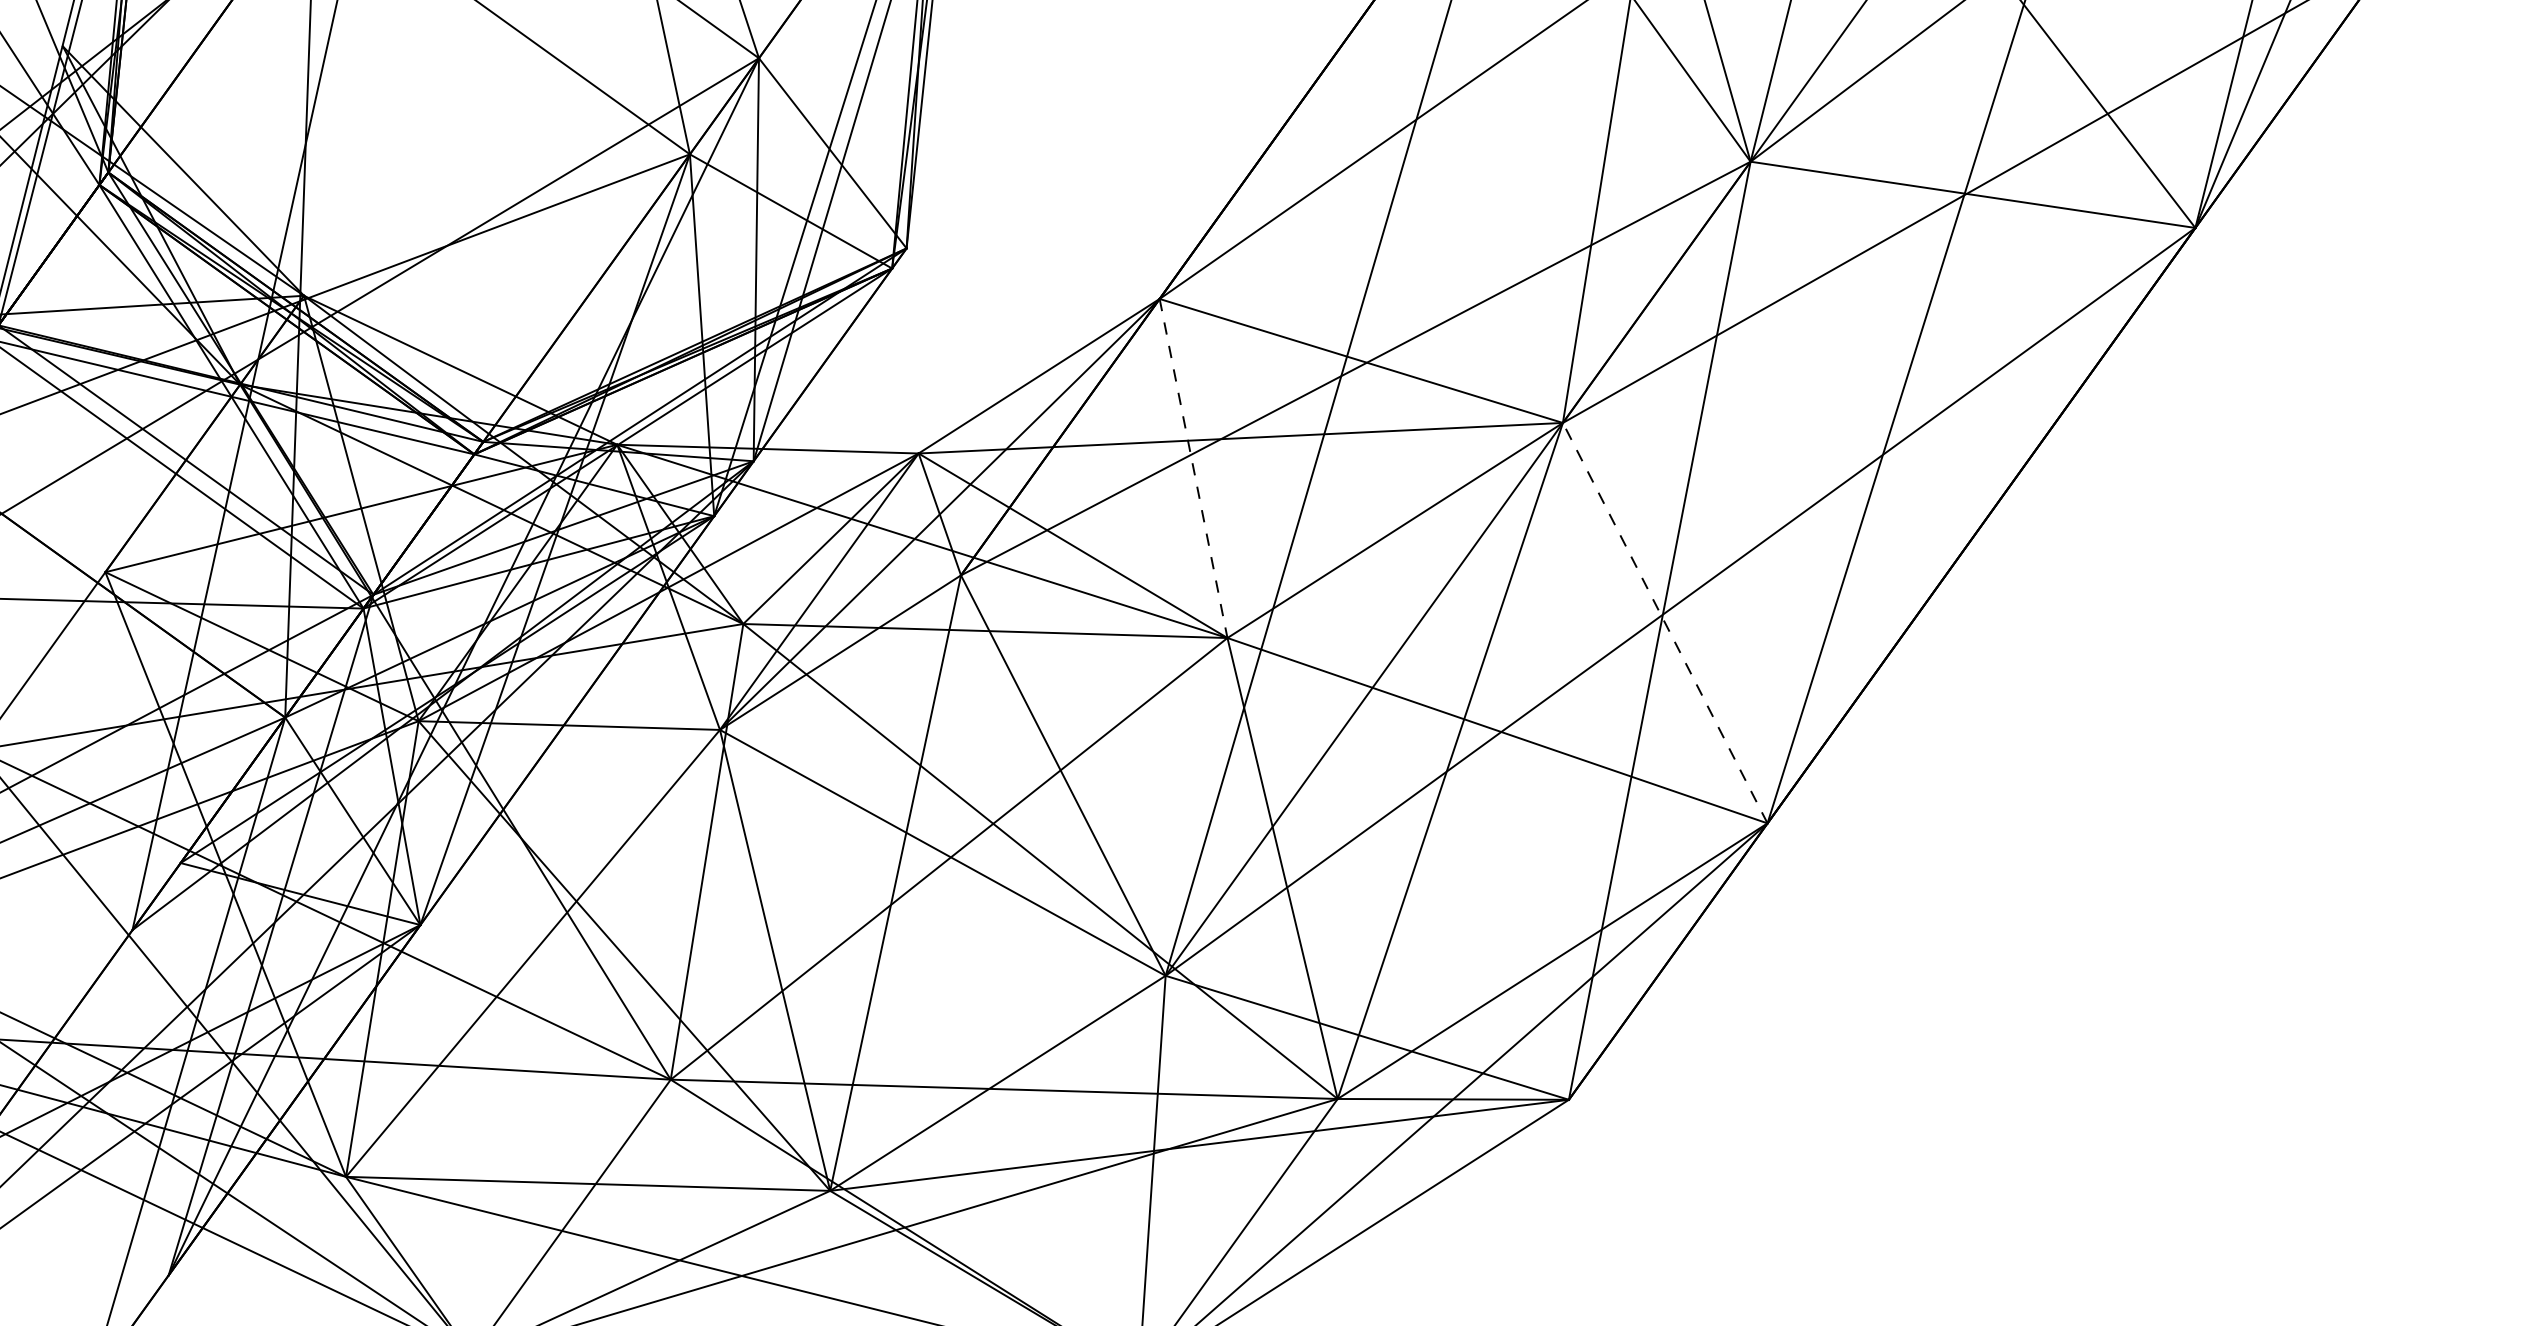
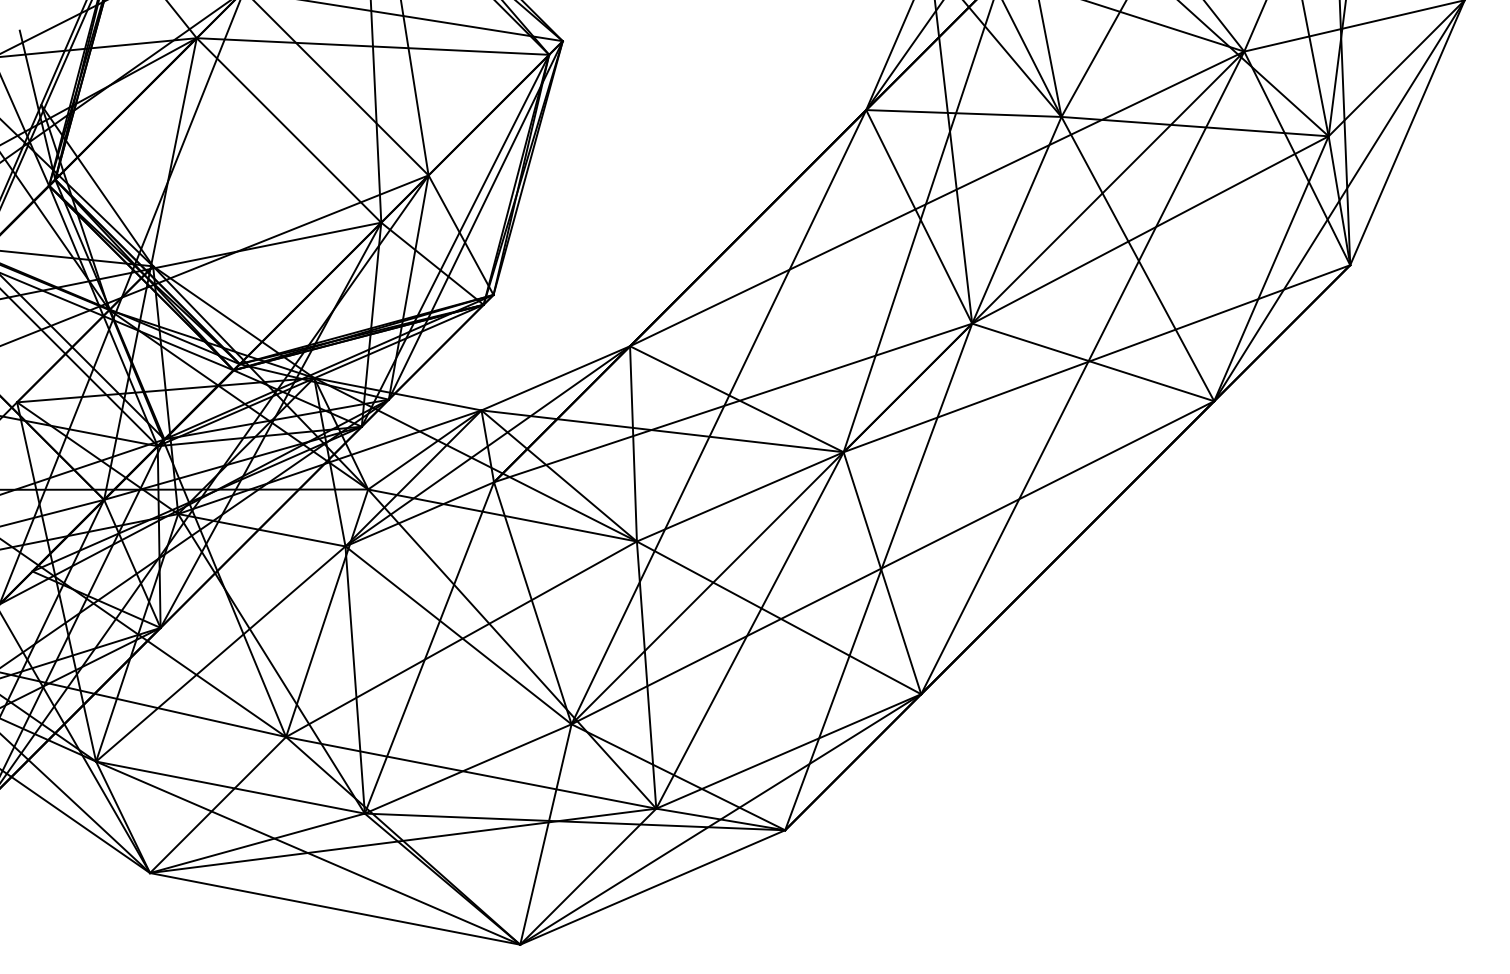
line: (1193, 467) -> (633, 443), dashed -> solid
line: (1665, 621) -> (882, 572), dashed -> solid

